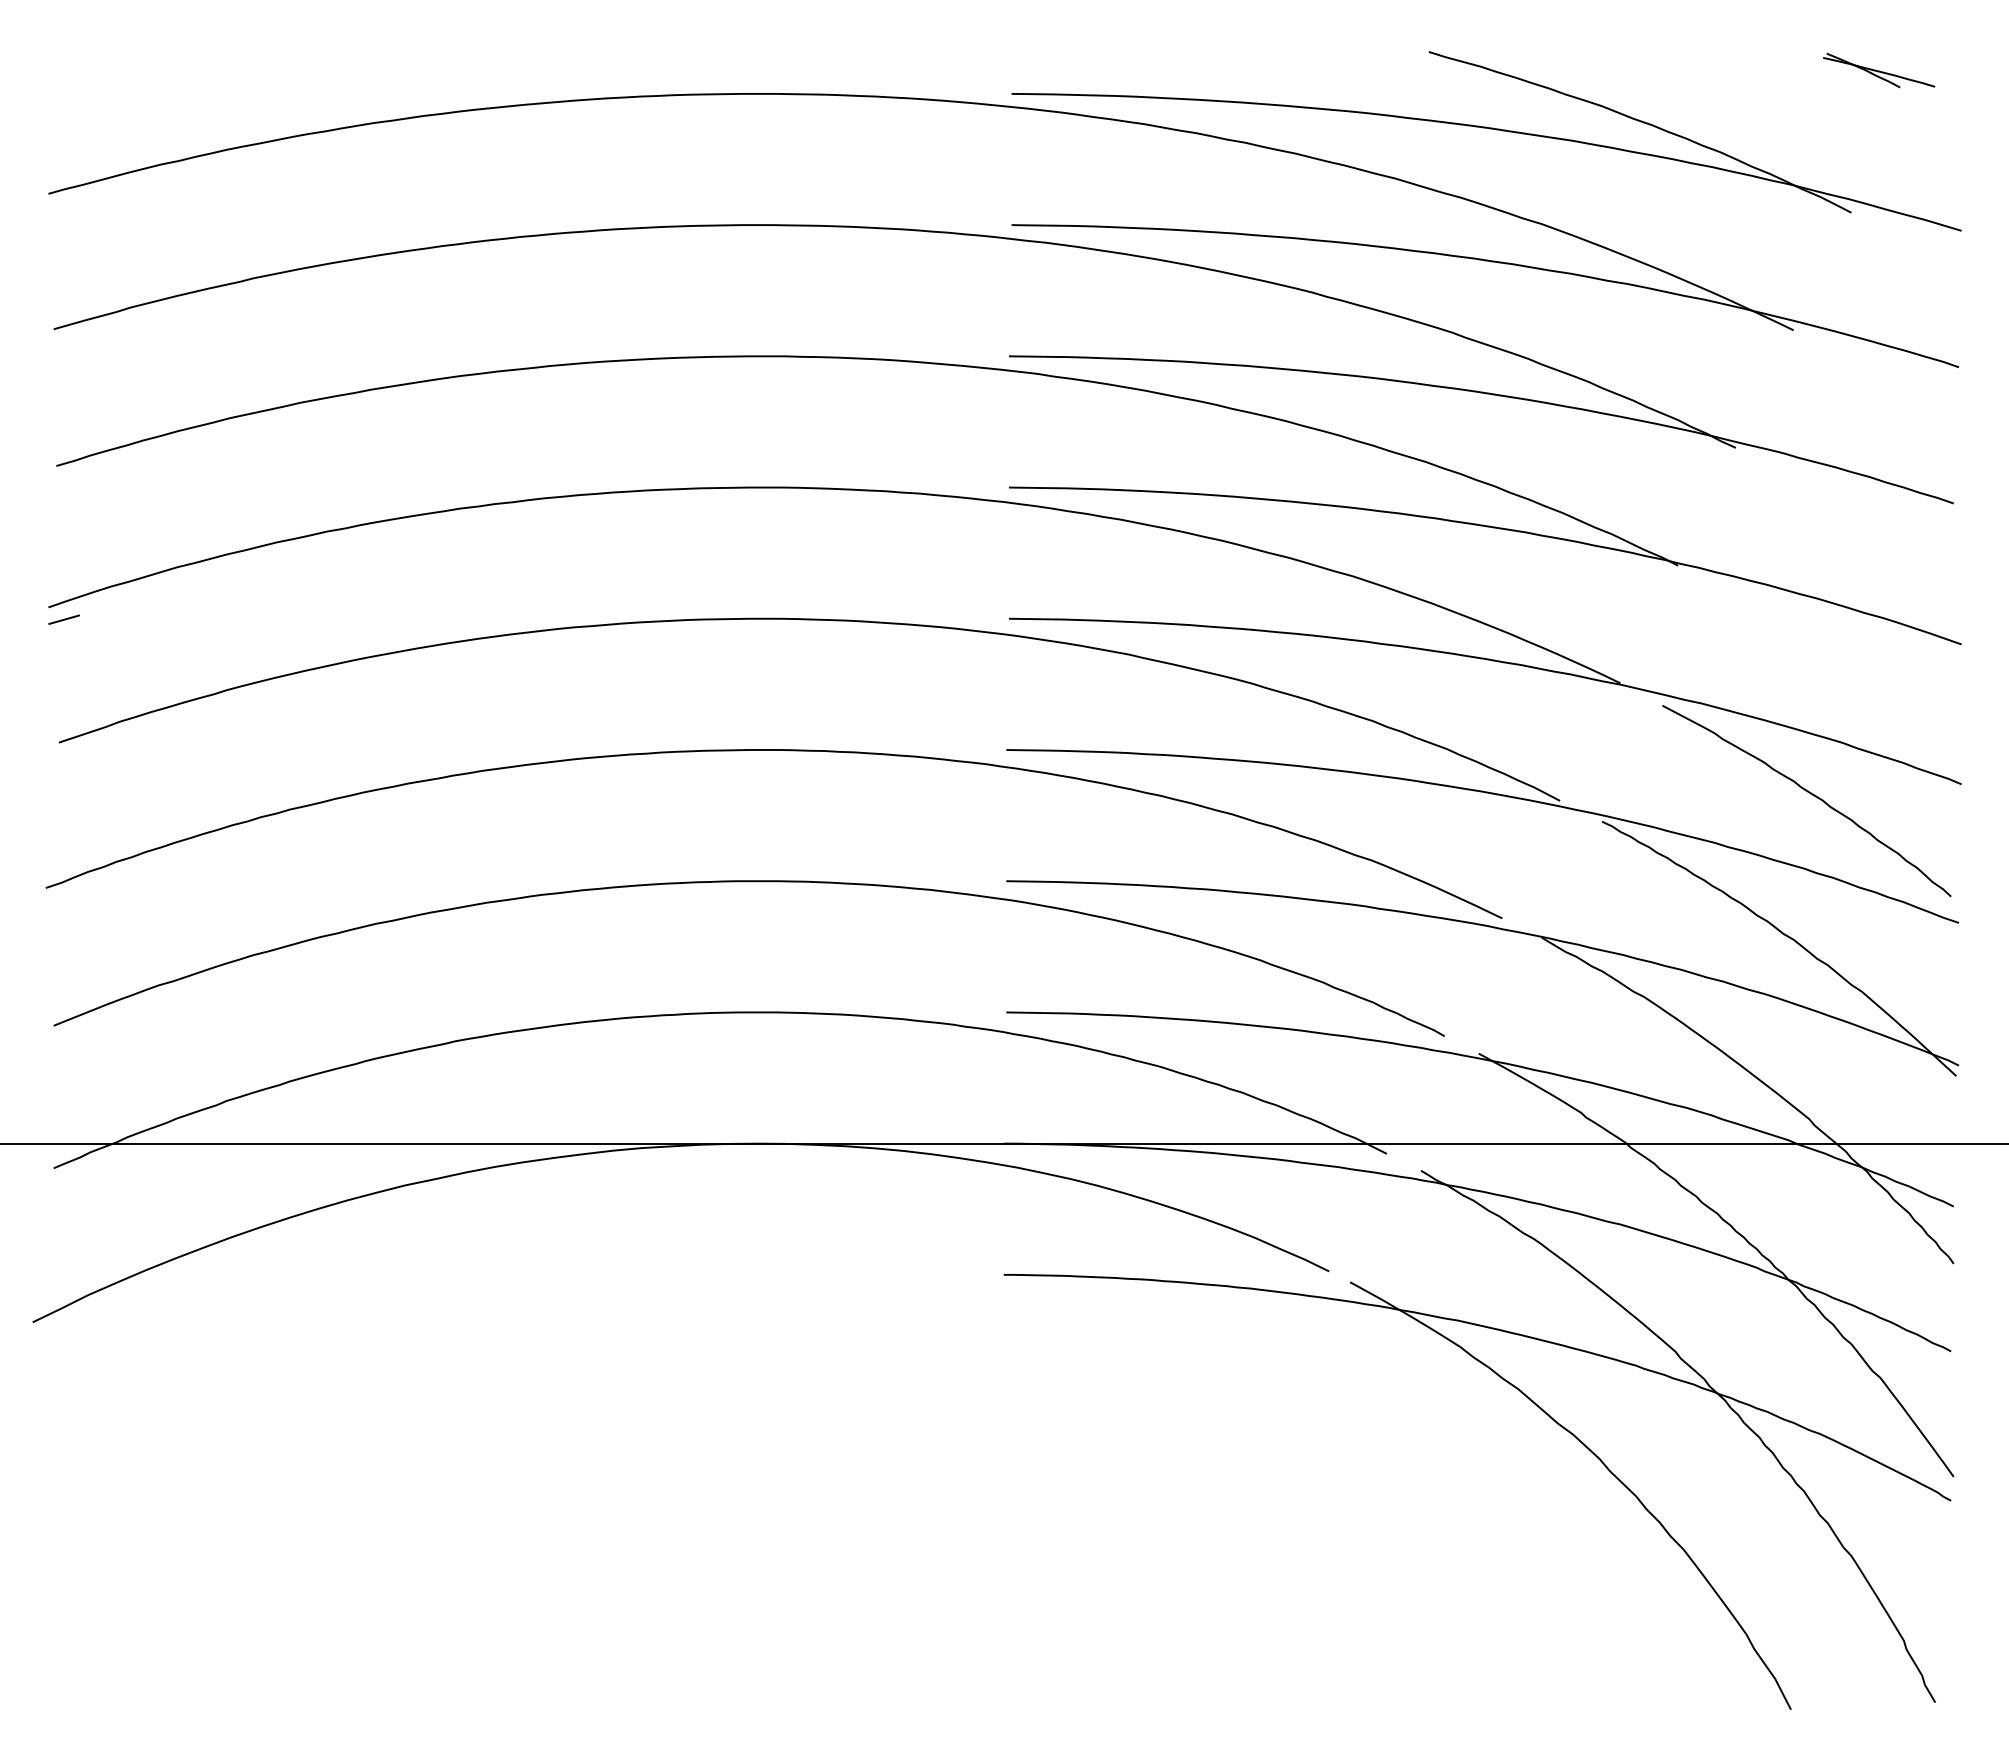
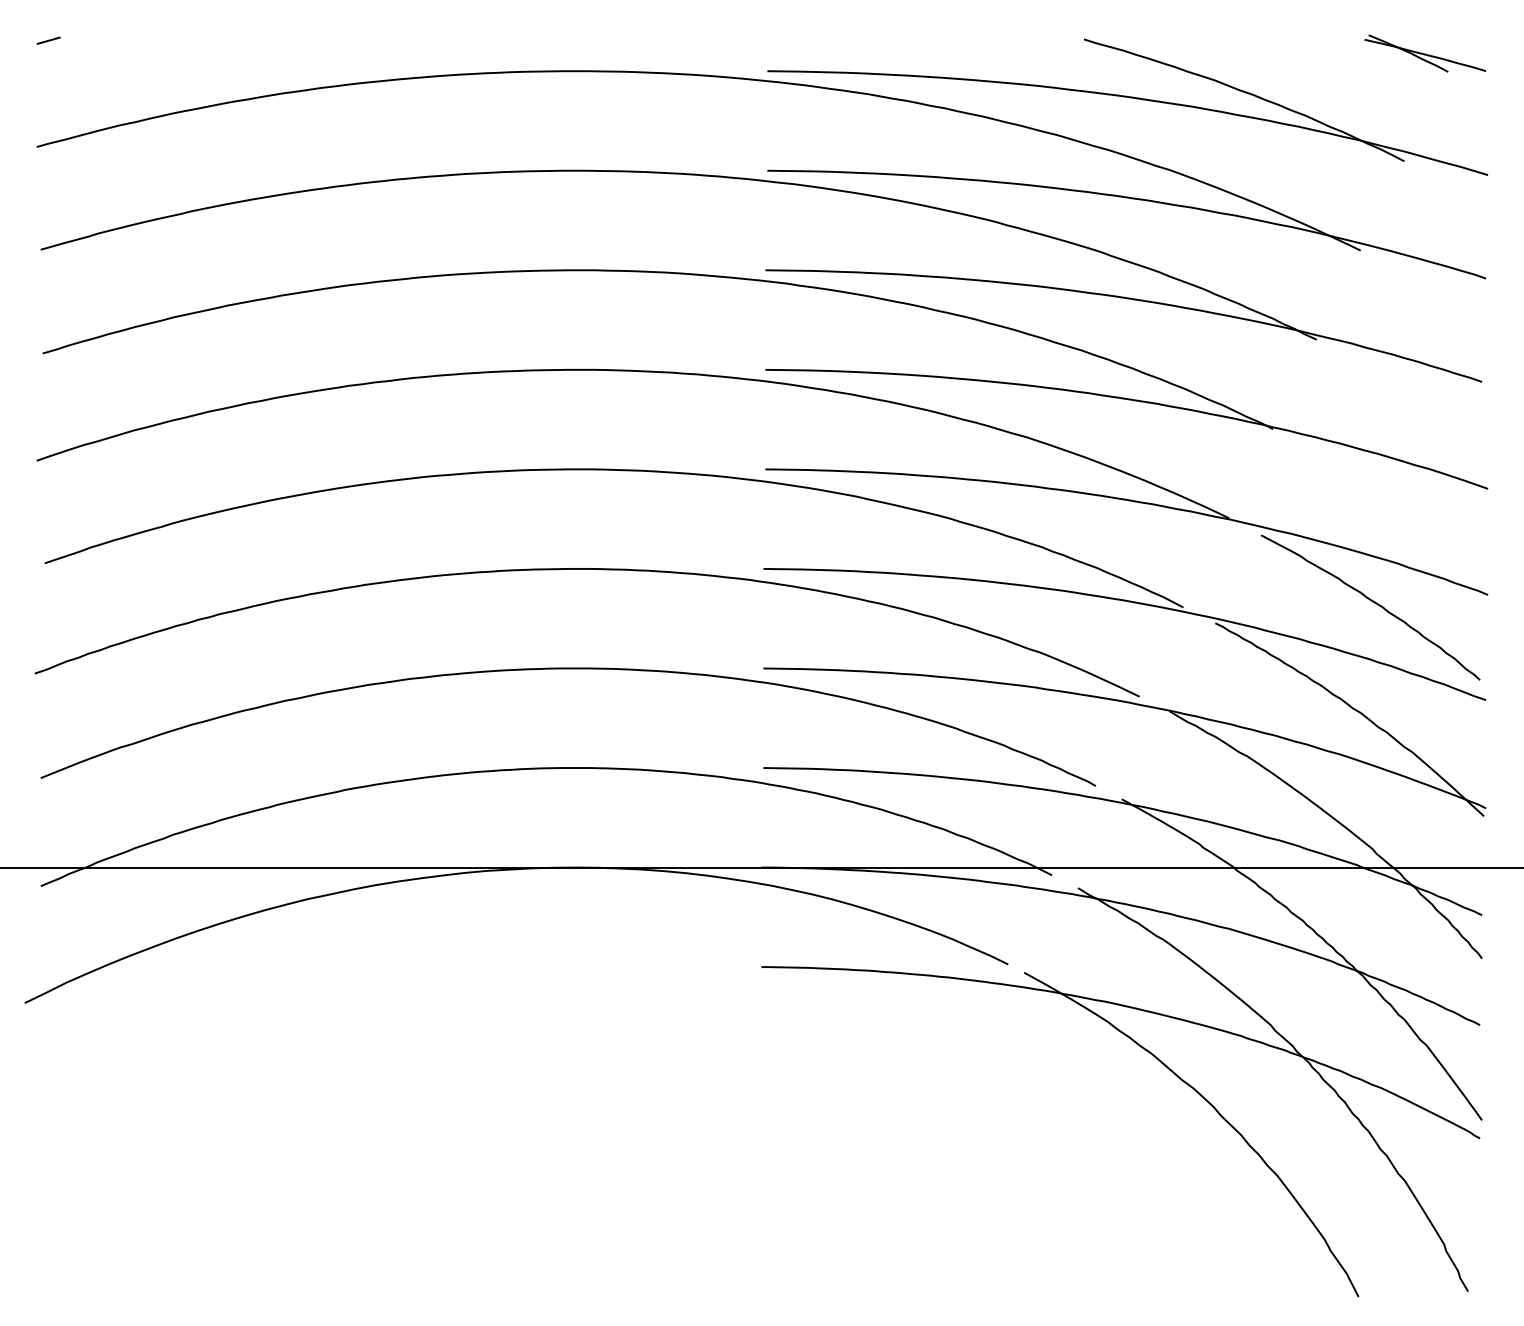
part: (1879, 70) -> (1425, 53), size x1.43
line: (63, 619) -> (48, 40), moved

